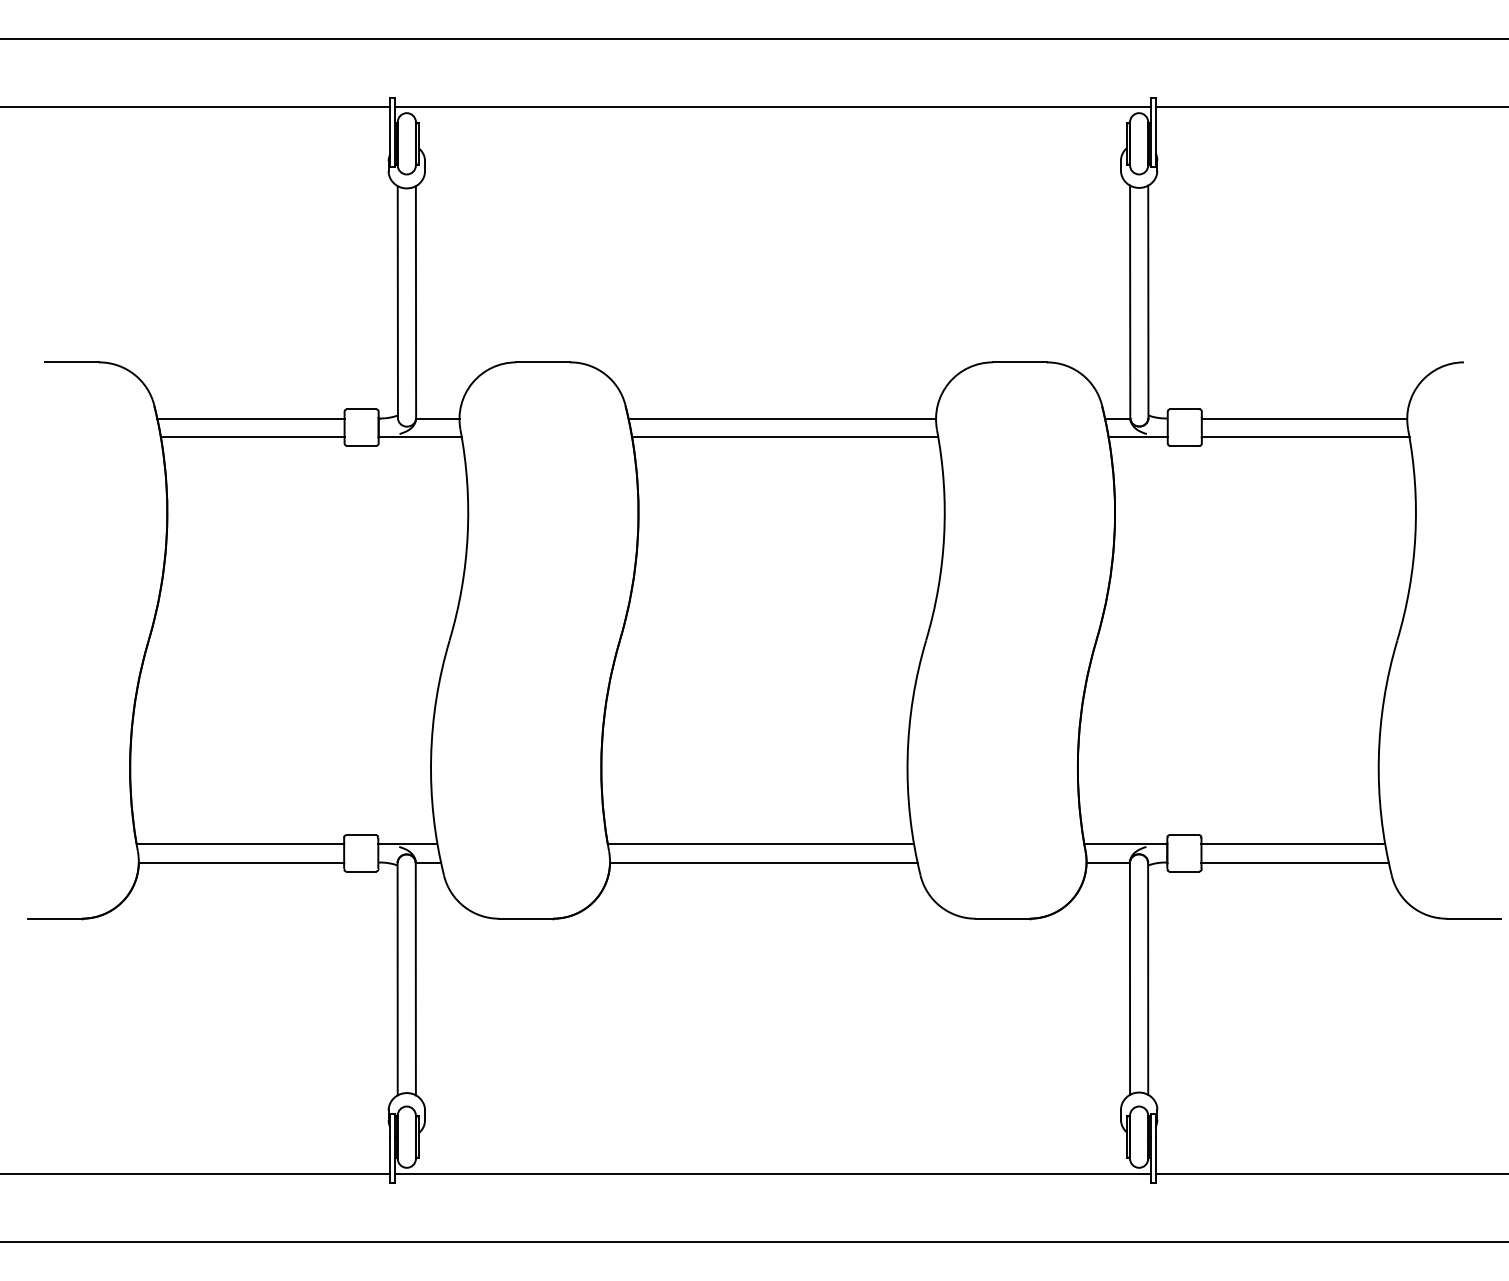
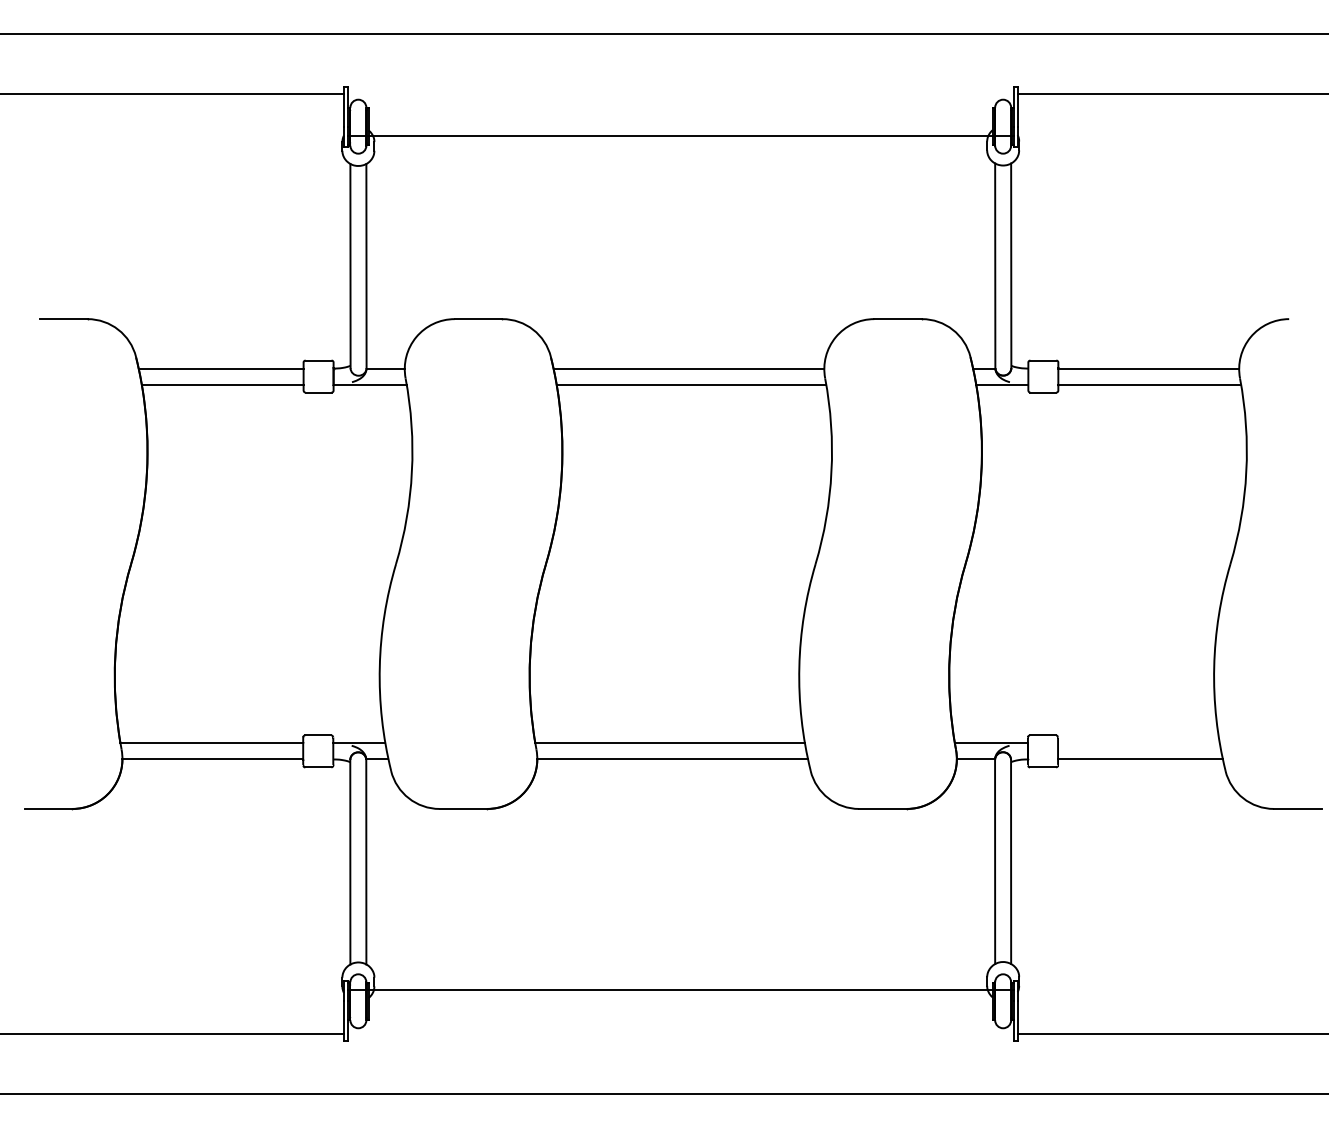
line: (772, 107) -> (680, 136), moved
line: (1292, 844) -> (1138, 743), removed
line: (772, 1173) -> (680, 989), moved

